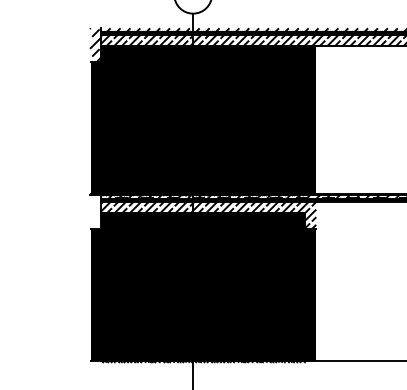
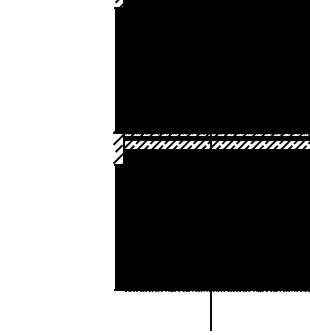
hatch: (95, 212) -> (118, 149), added

